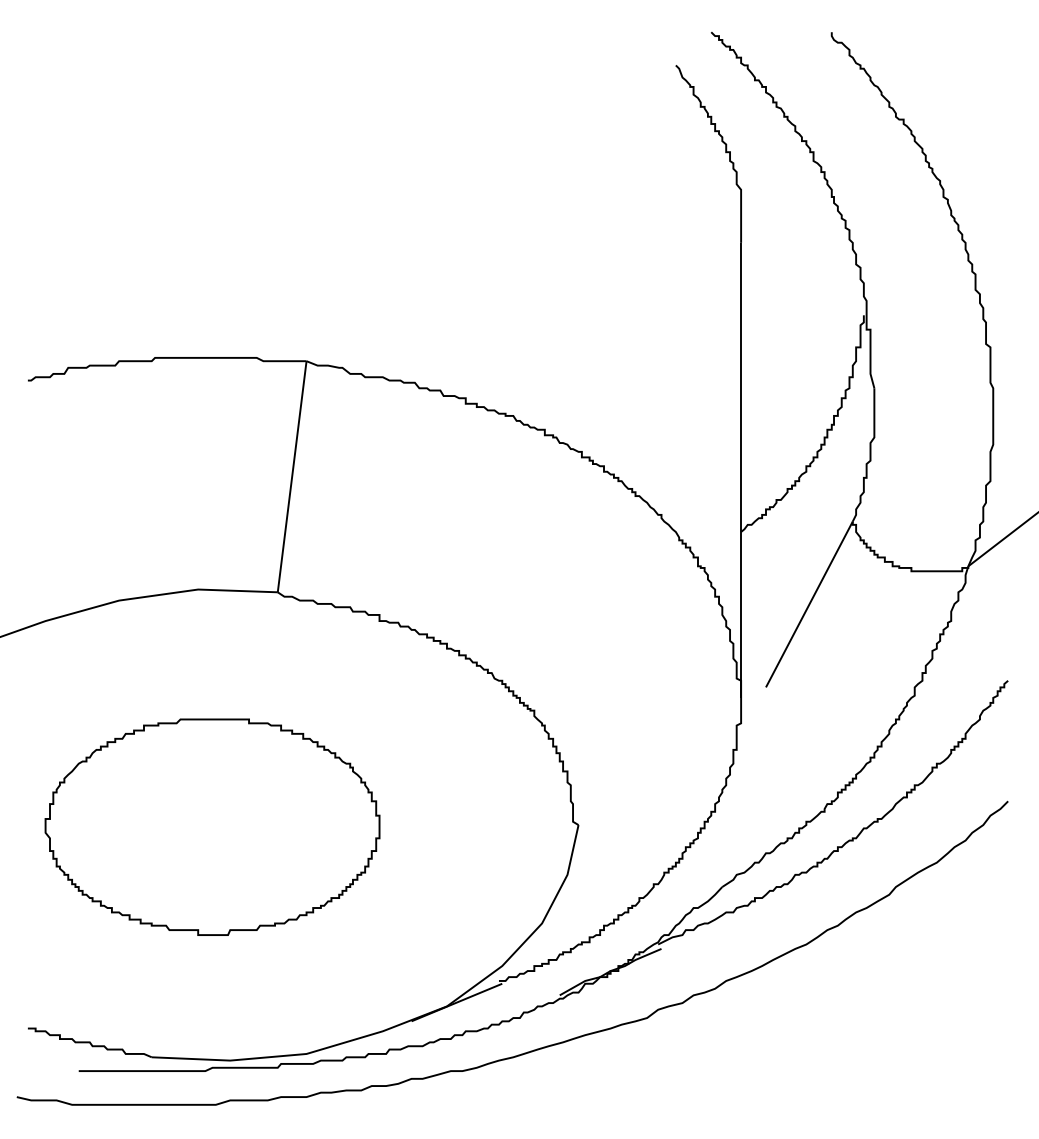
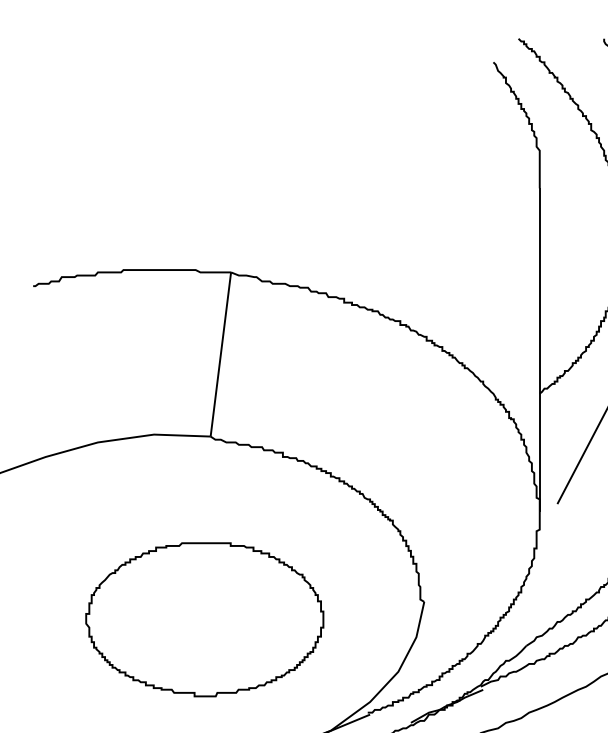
part: (212, 826) -> (204, 619), moved

